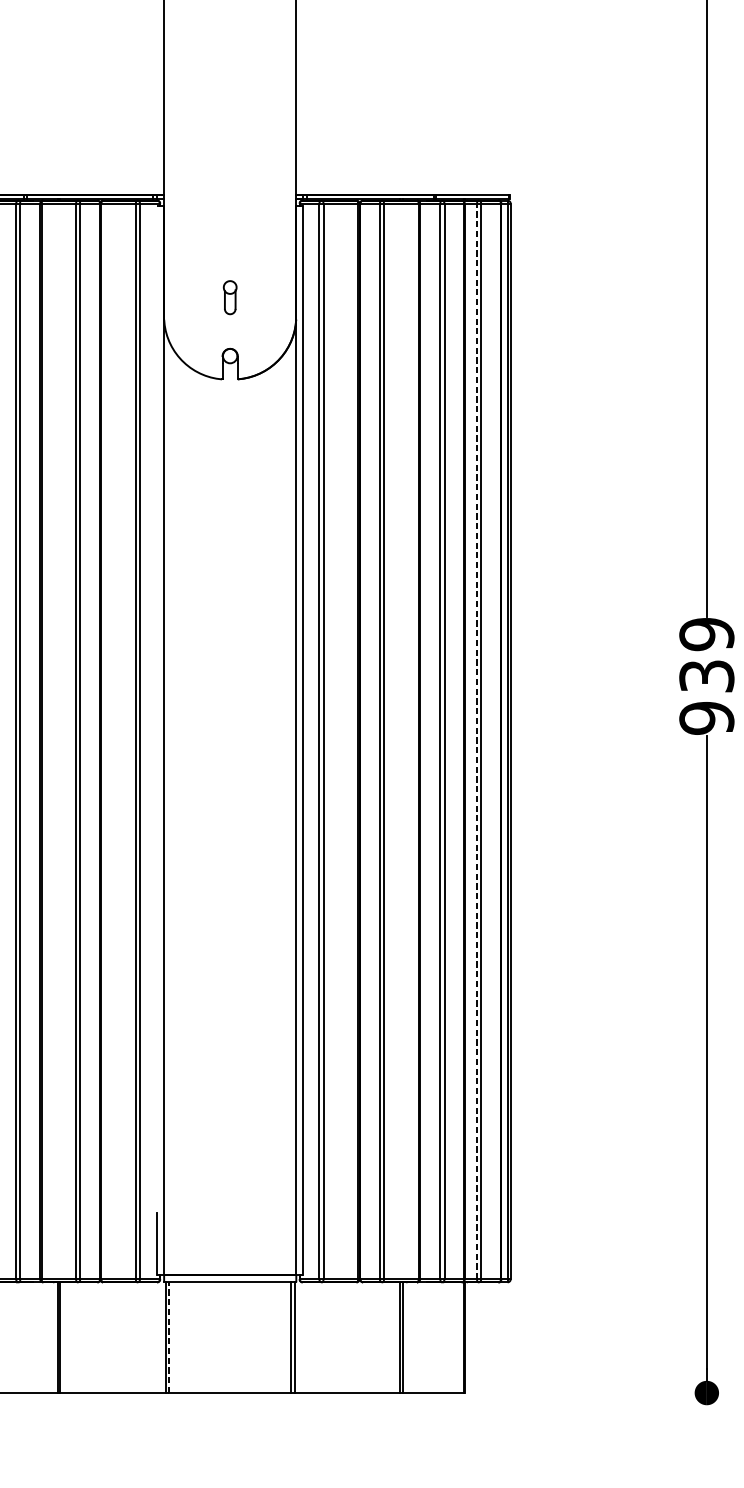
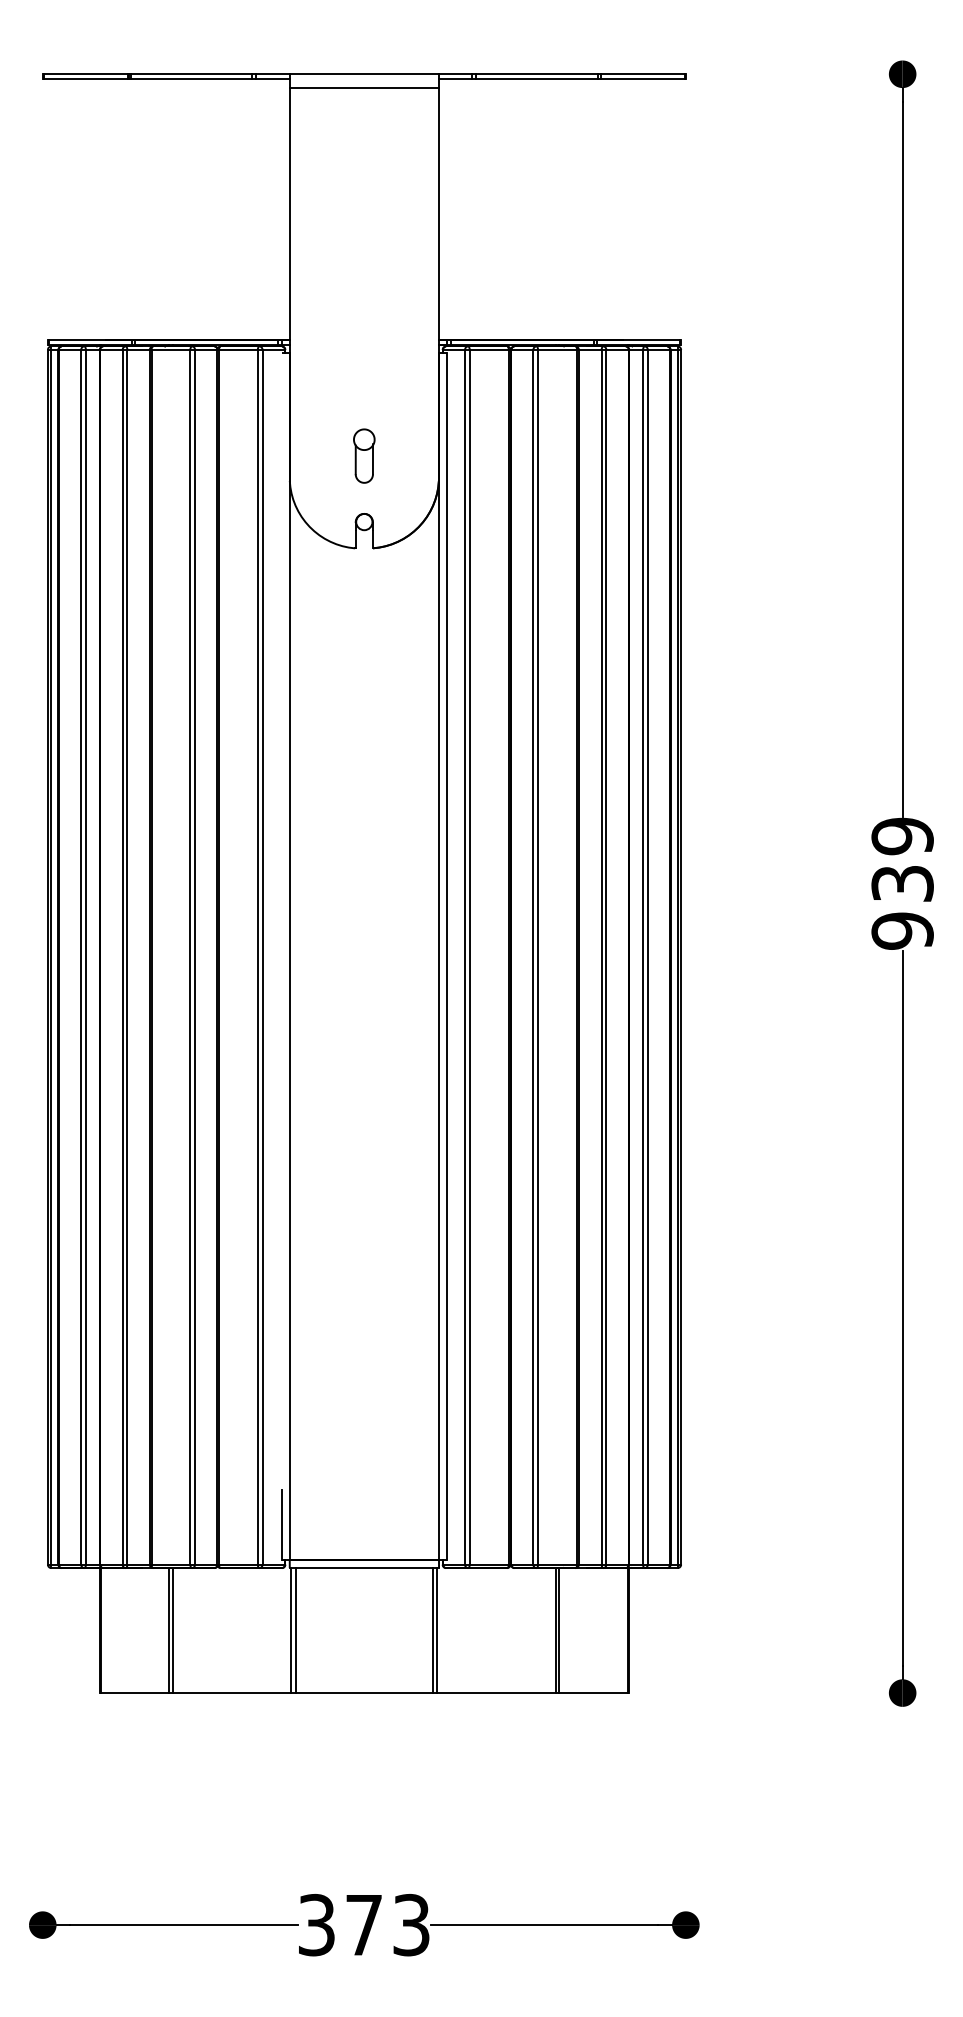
part: (230, 297) -> (364, 455), size x1.43
line: (477, 740) -> (643, 956), dashed -> solid
line: (169, 1337) -> (295, 1630), dashed -> solid

